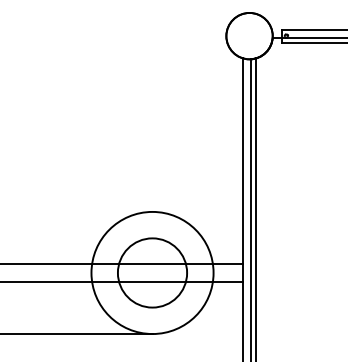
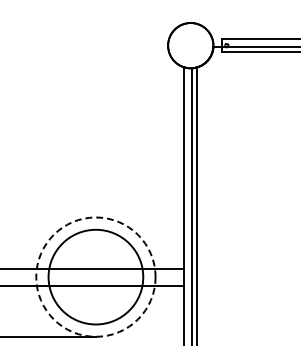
circle: (152, 272) -> (95, 276), size x1.4
circle: (152, 272) -> (95, 276), solid -> dashed

